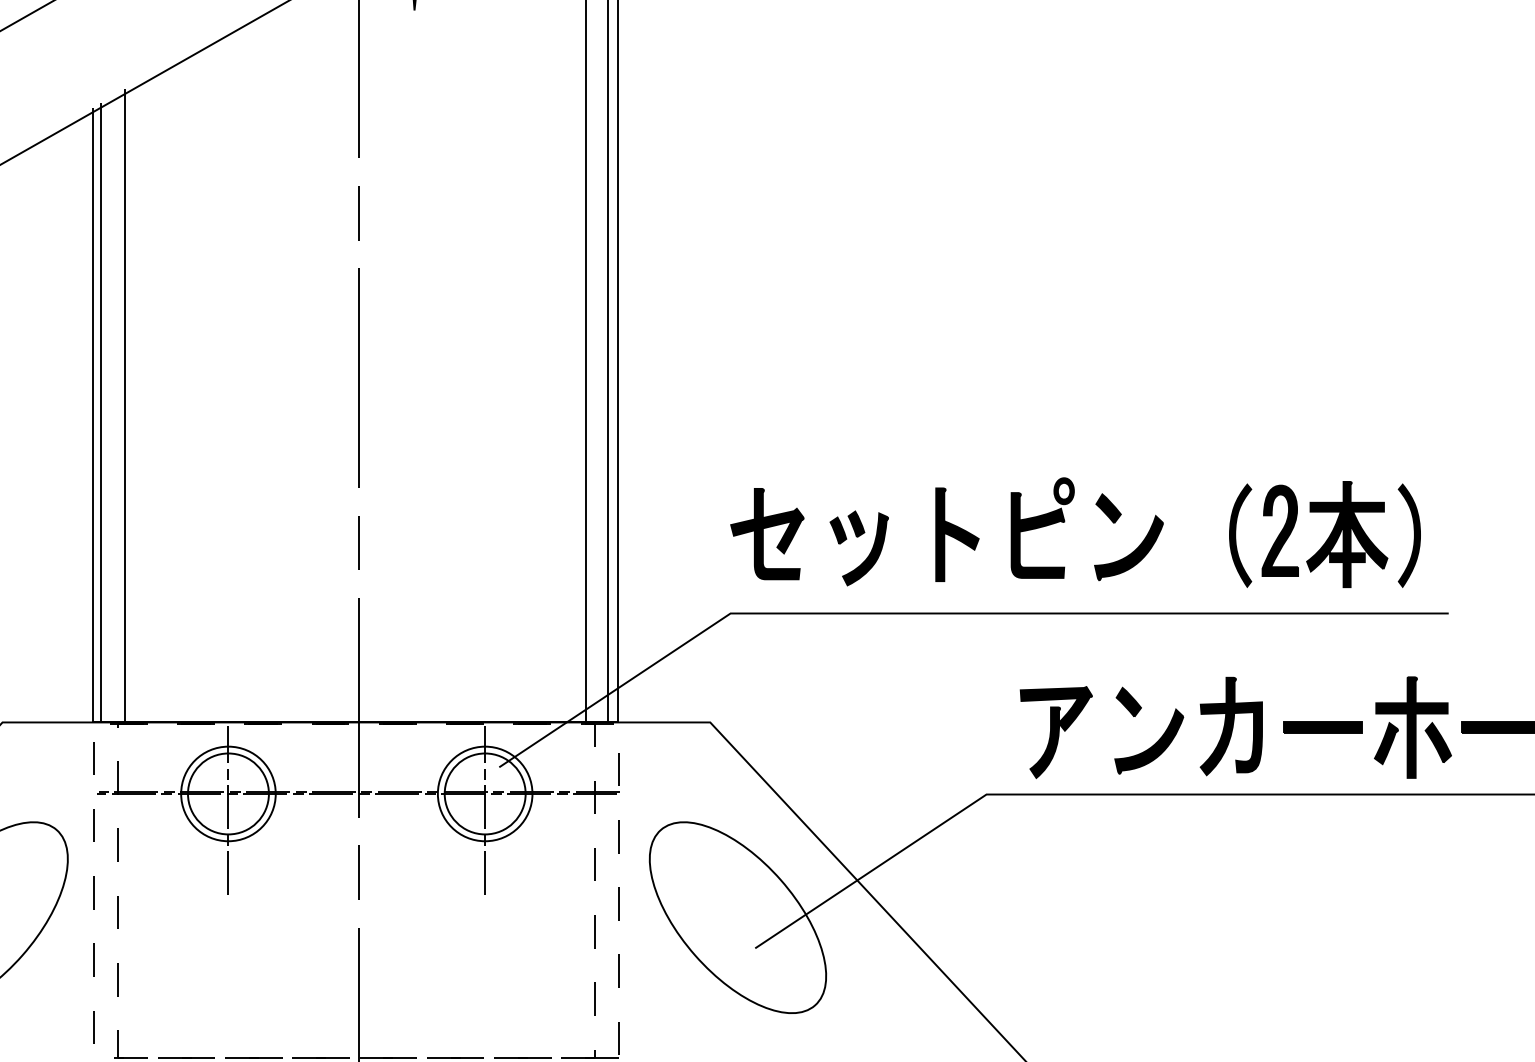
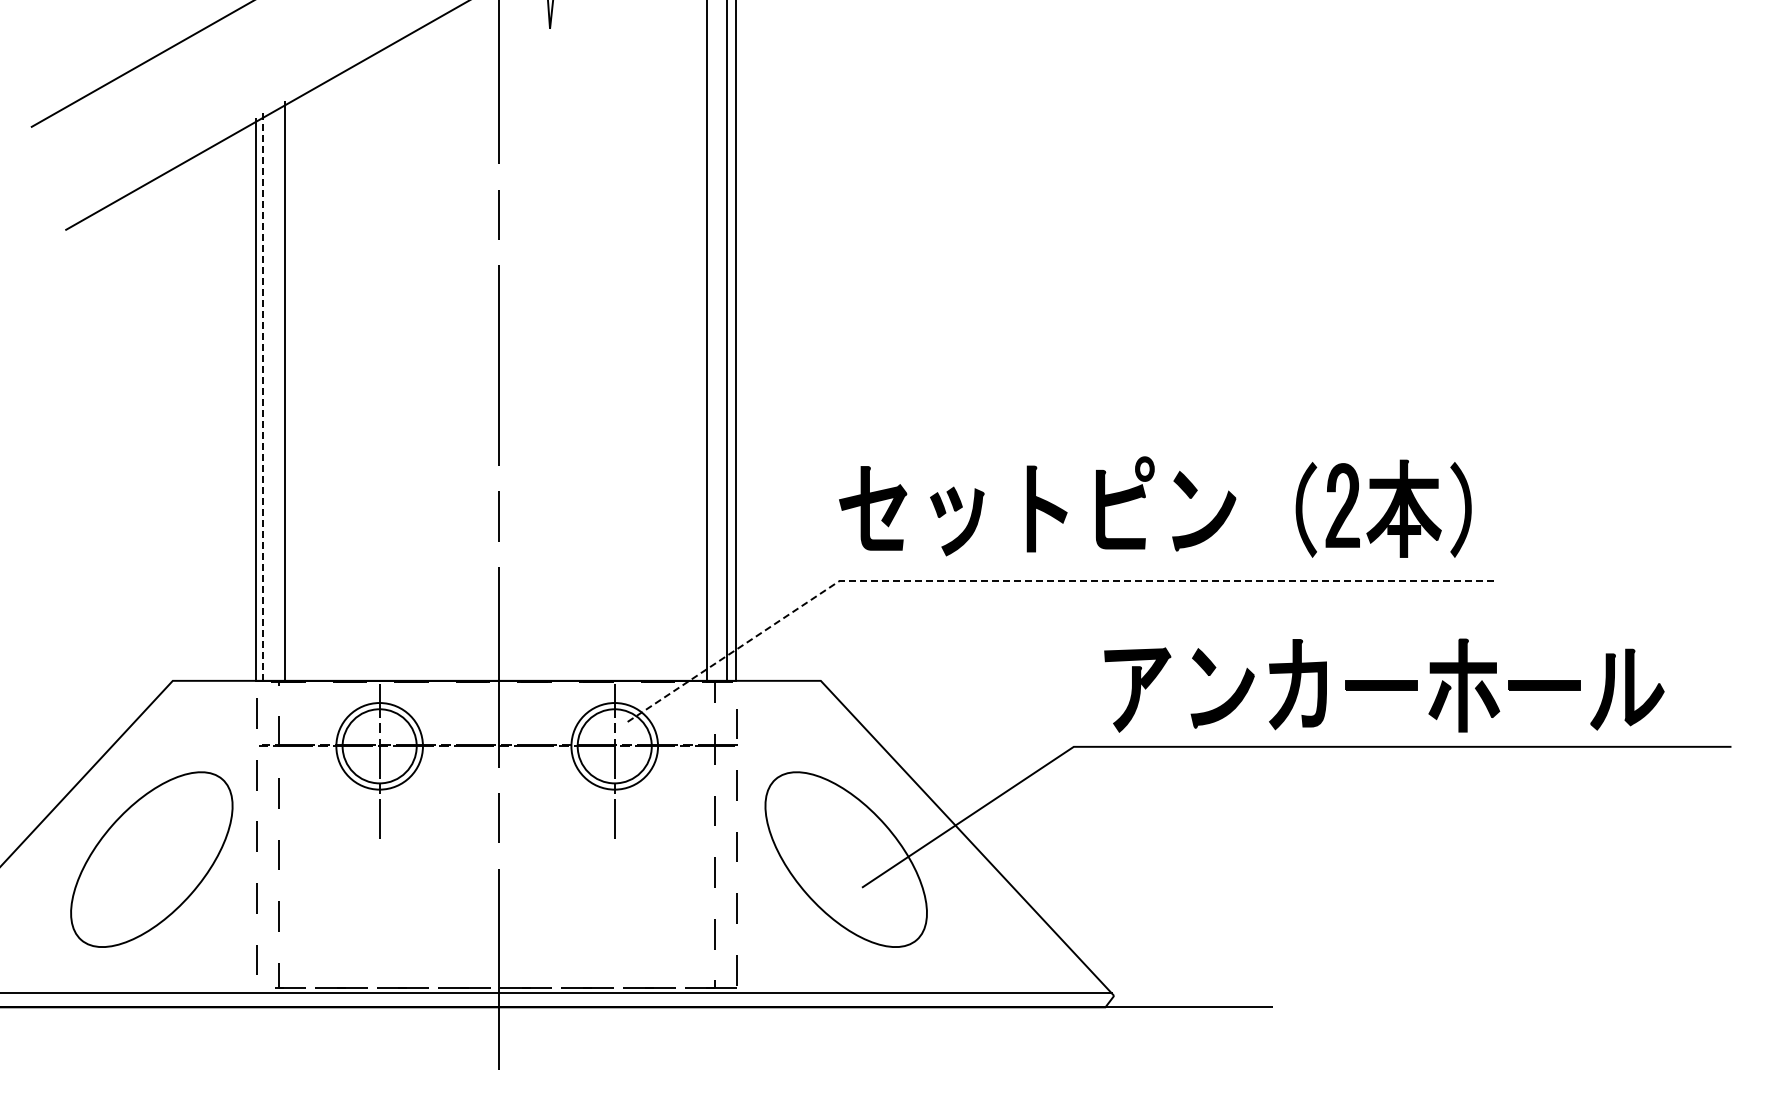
line: (100, 412) -> (262, 397), solid -> dashed
line: (950, 613) -> (1040, 581), solid -> dashed

